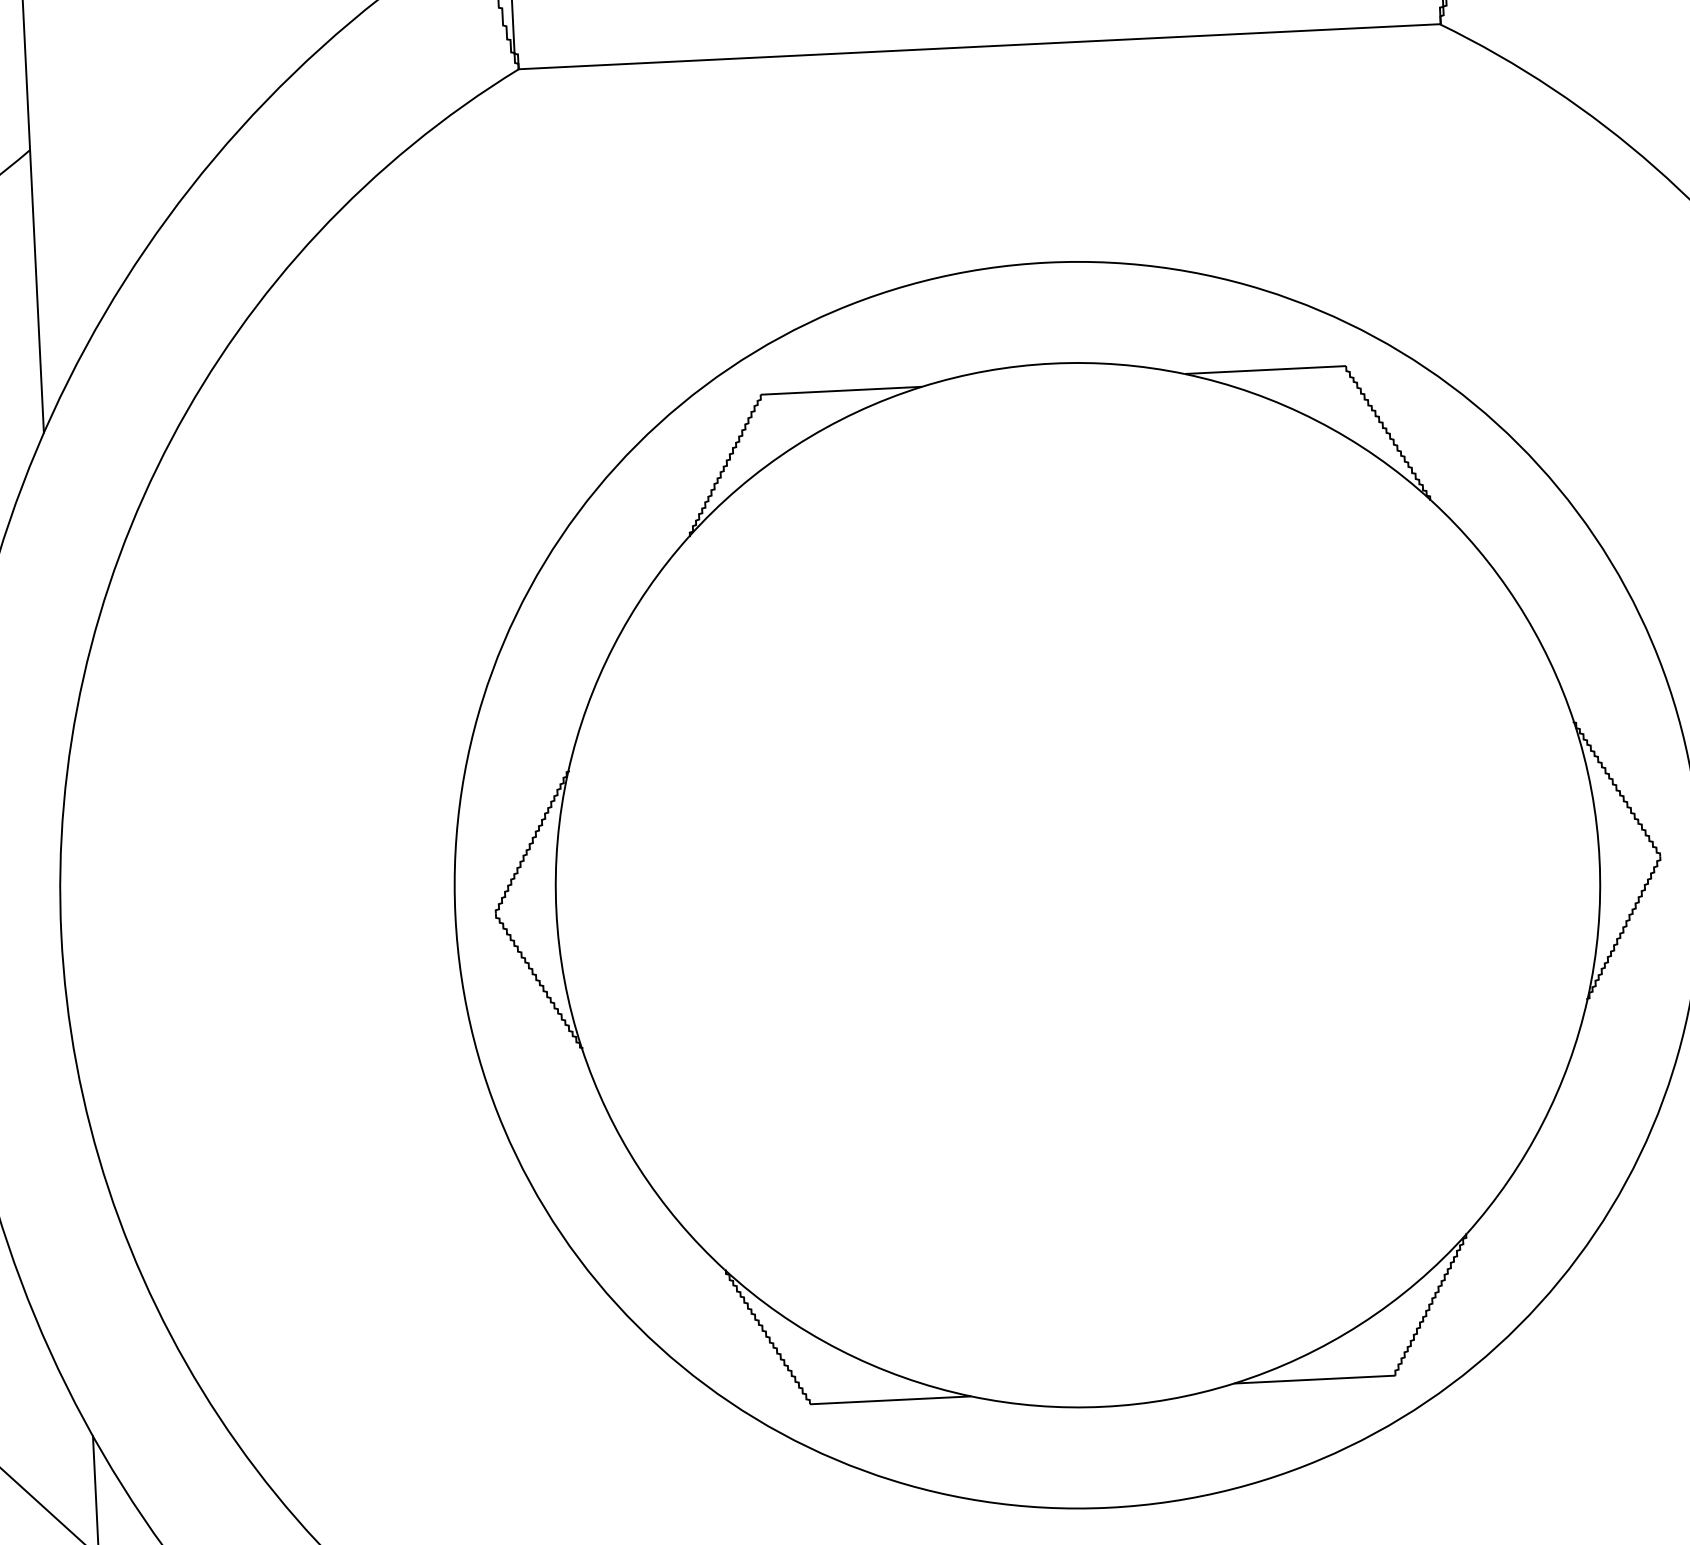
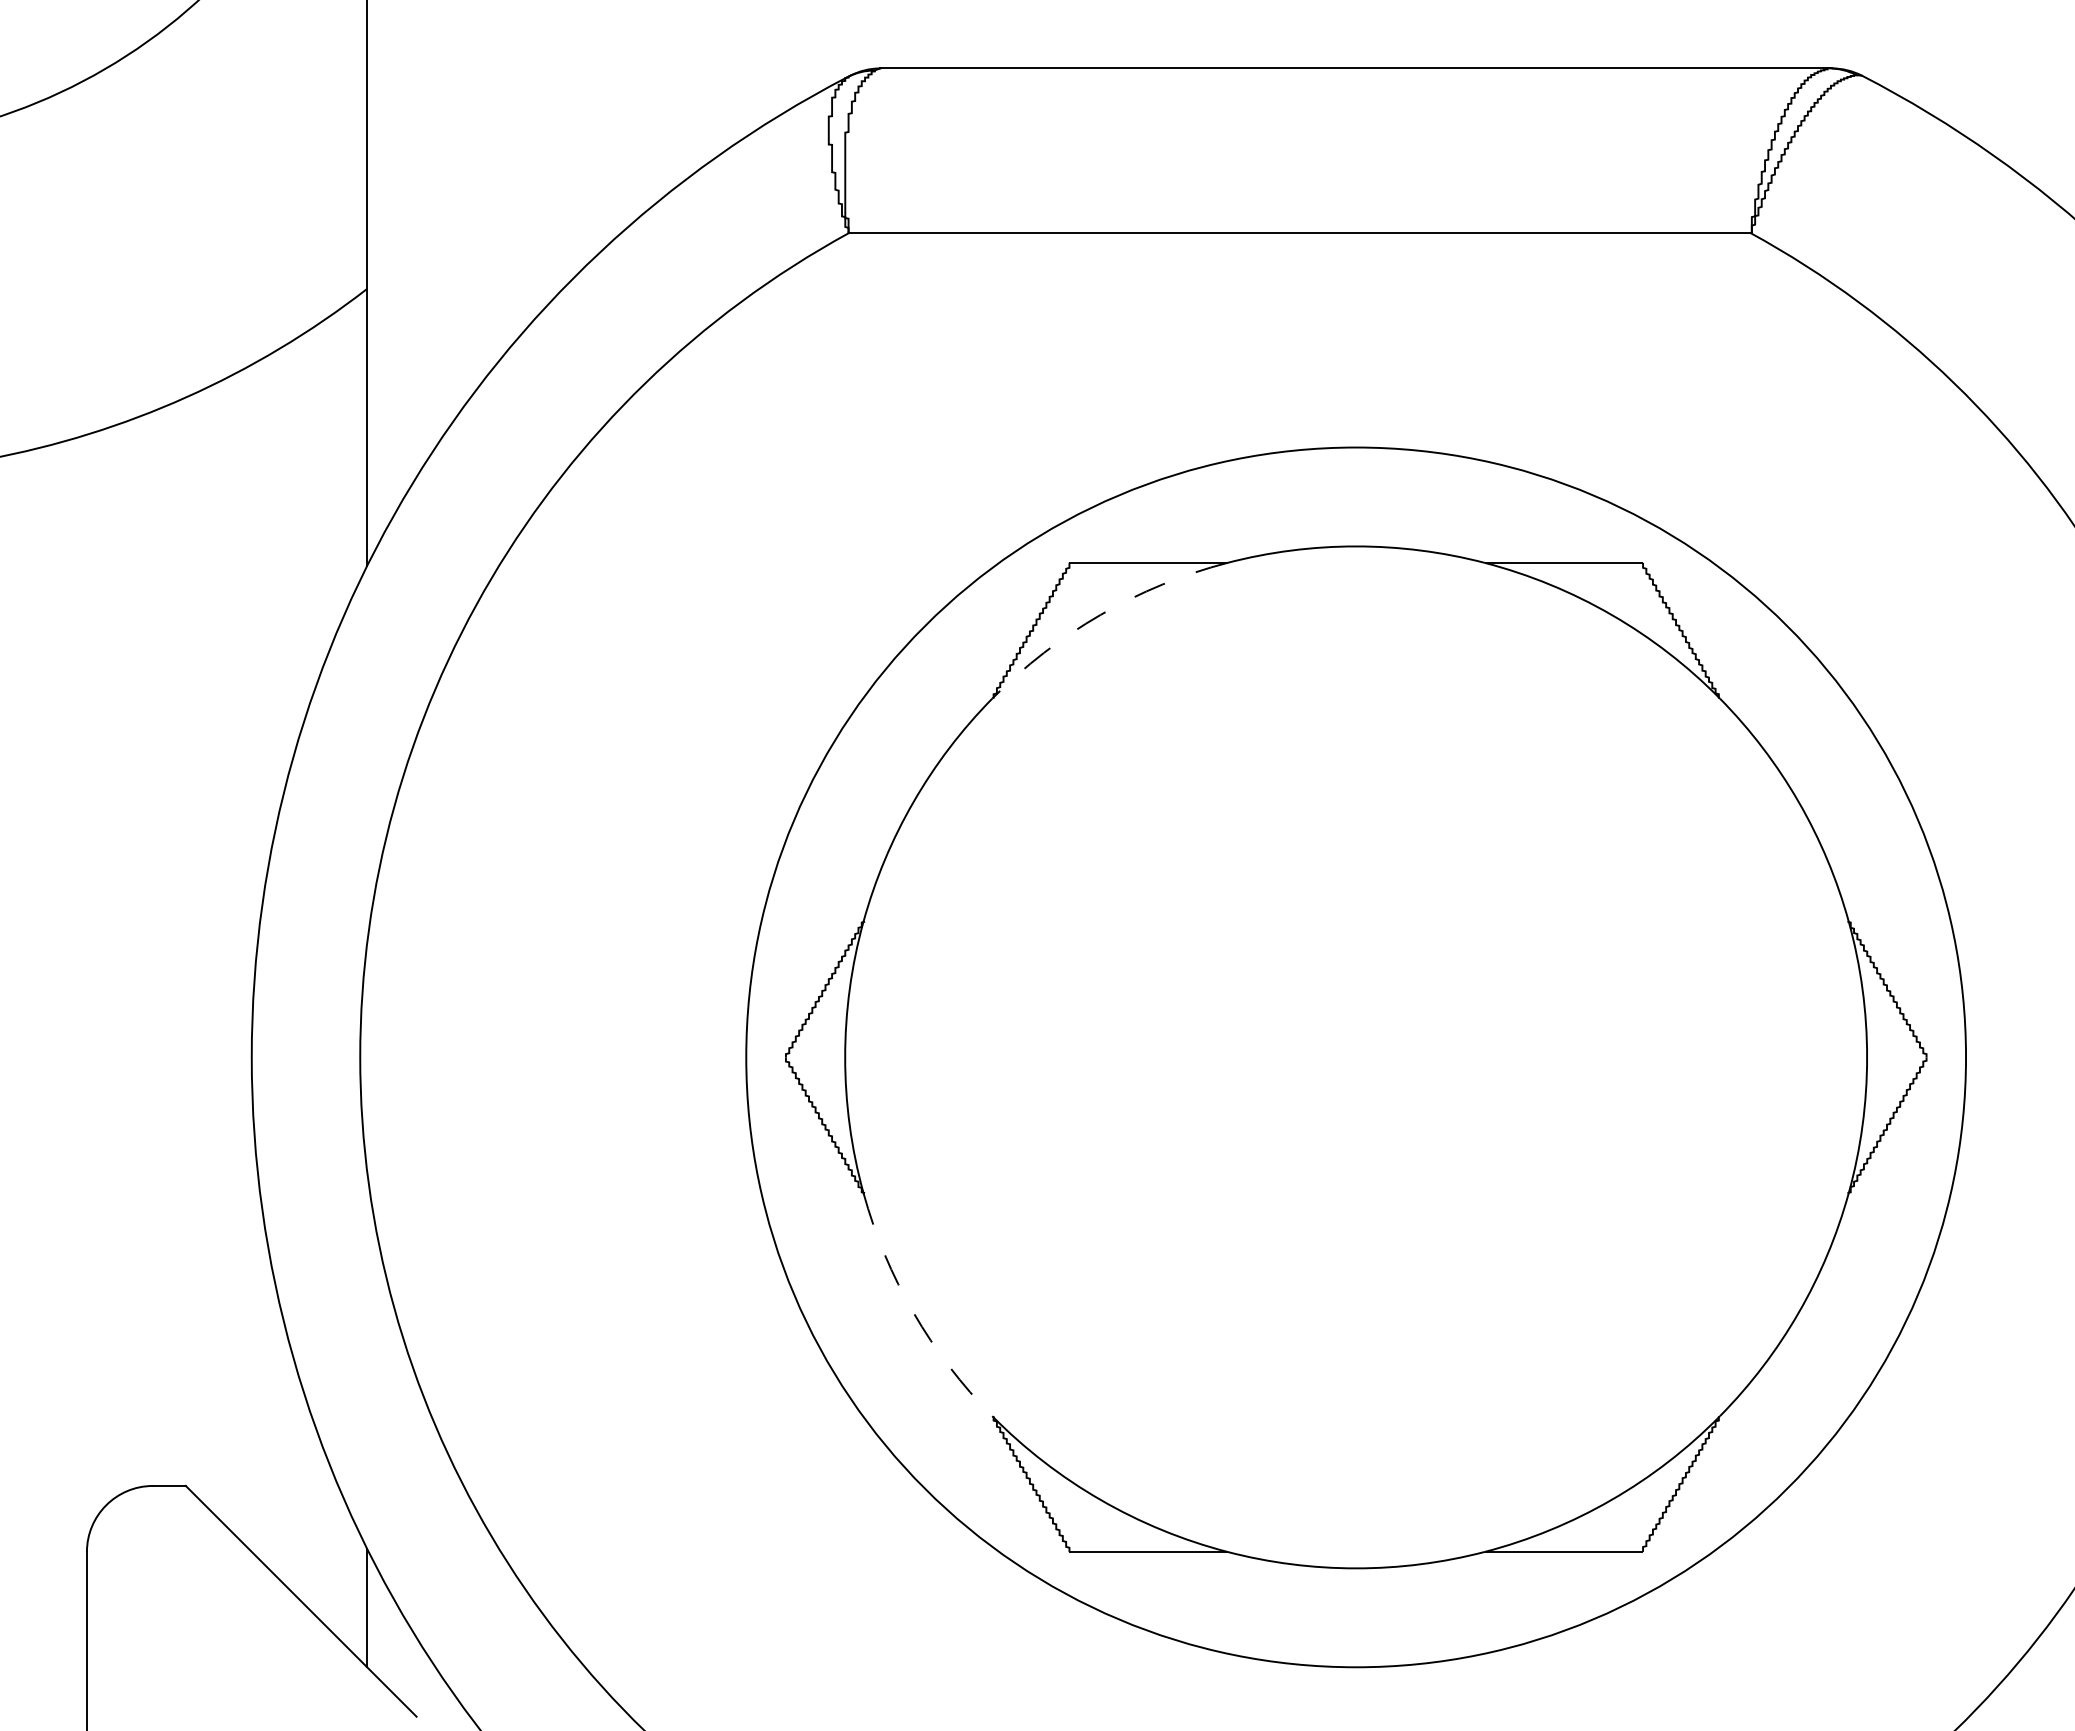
arc: (794, 445) -> (1100, 614), solid -> dashed
arc: (638, 1167) -> (913, 1312), solid -> dashed

